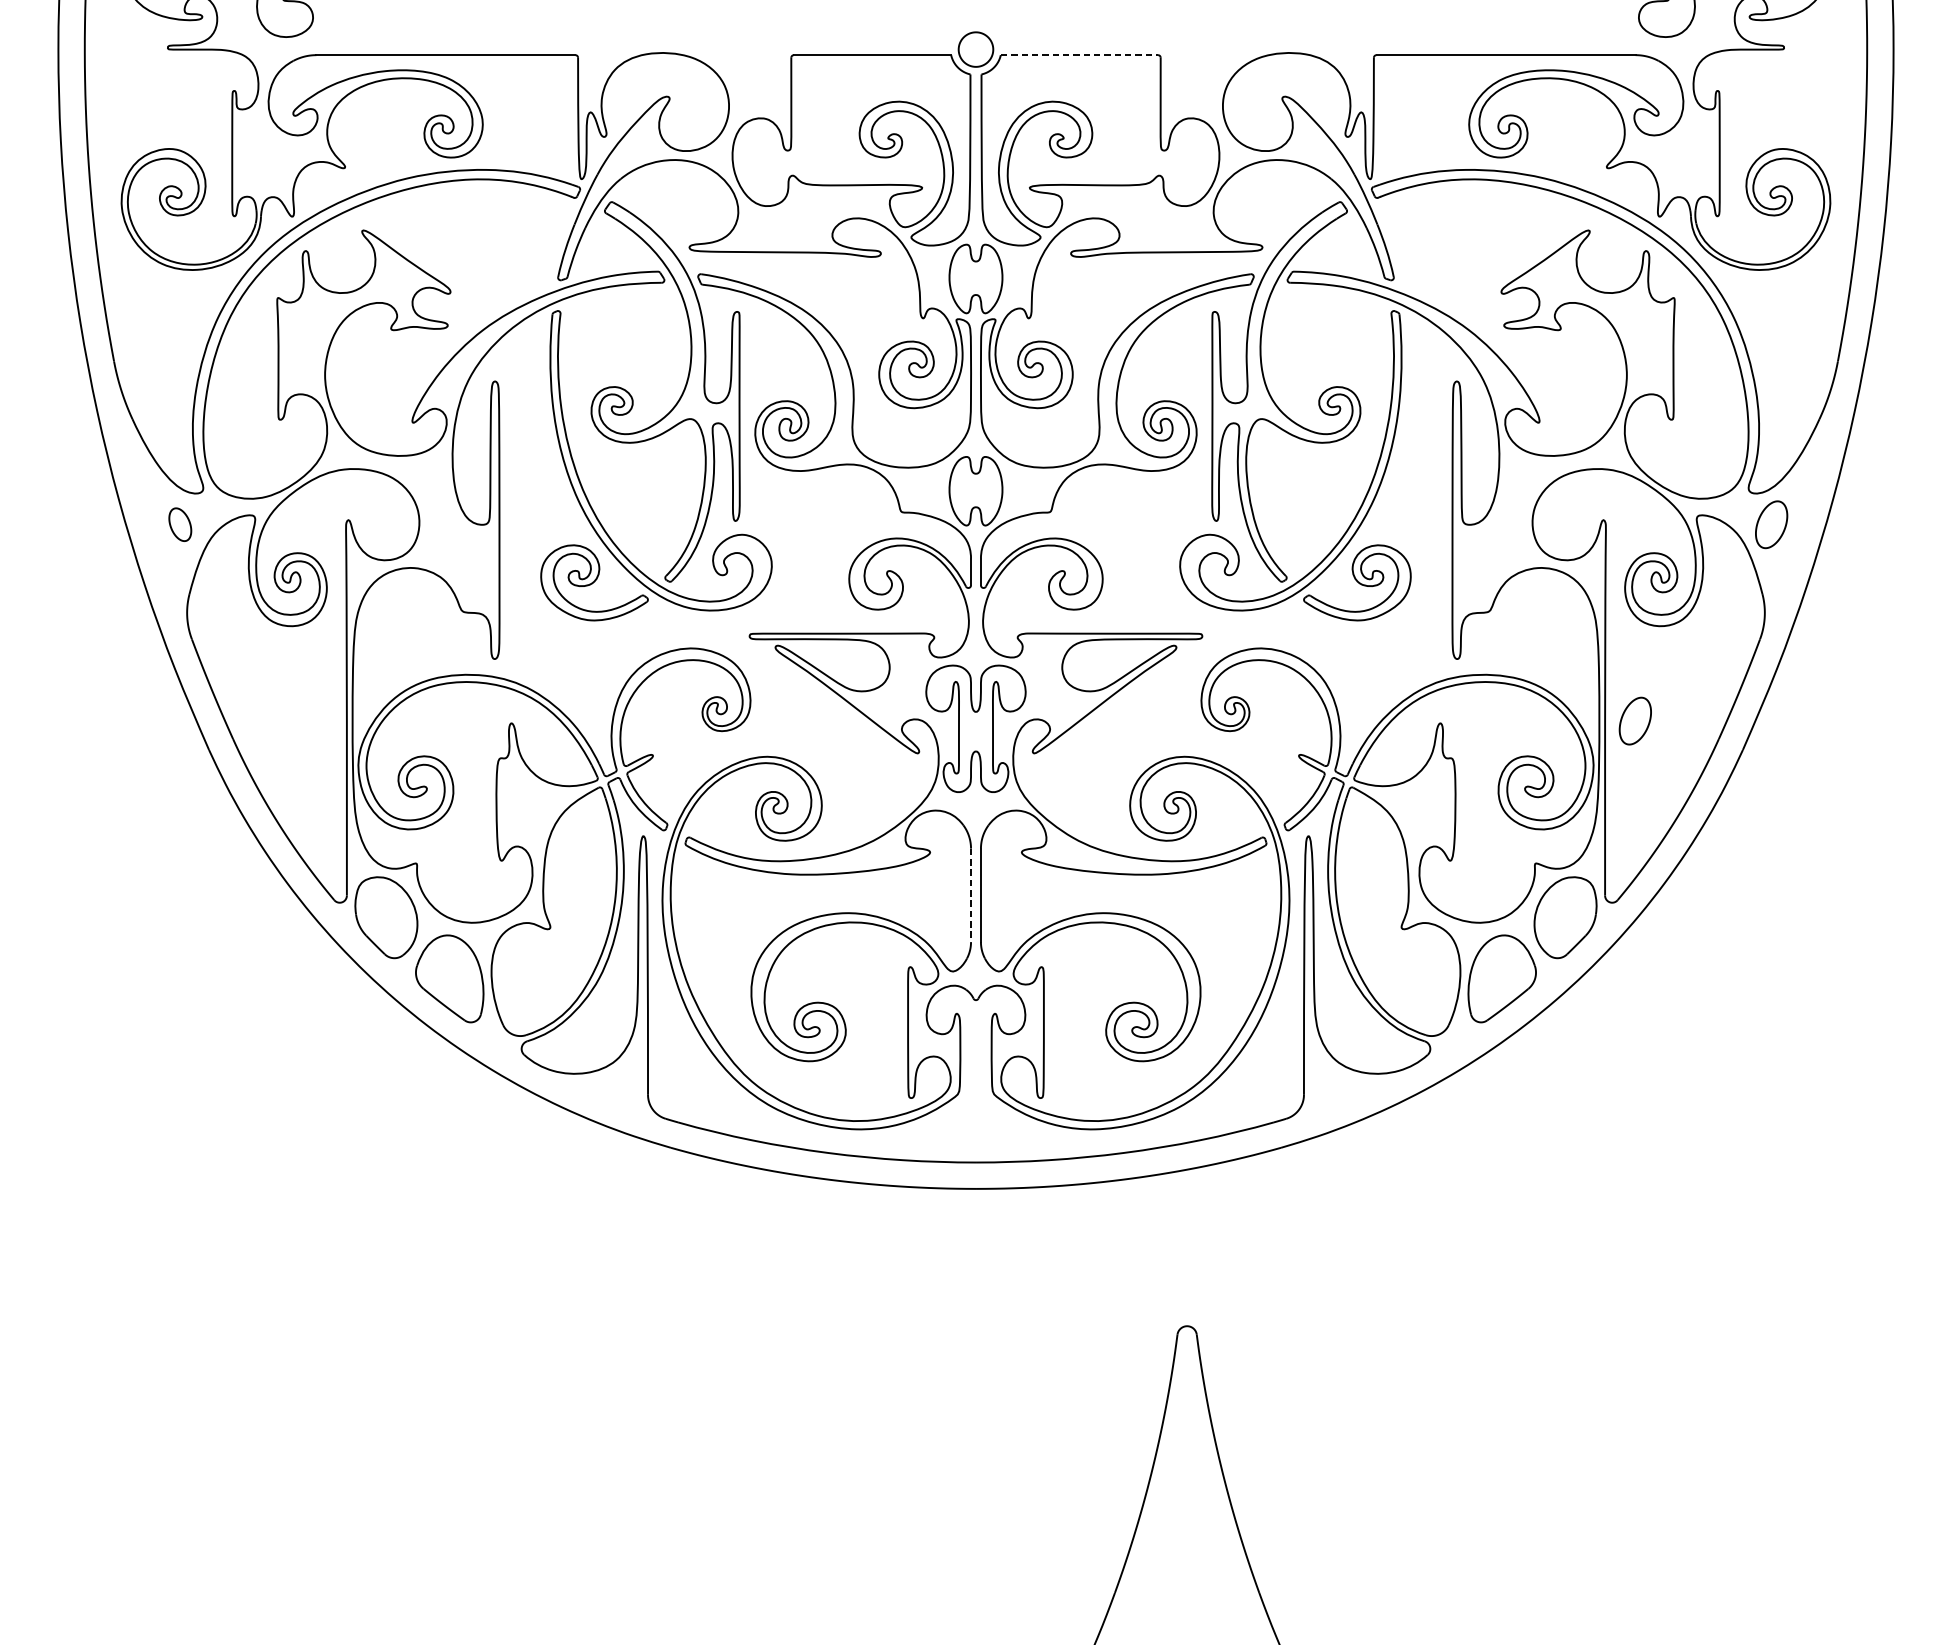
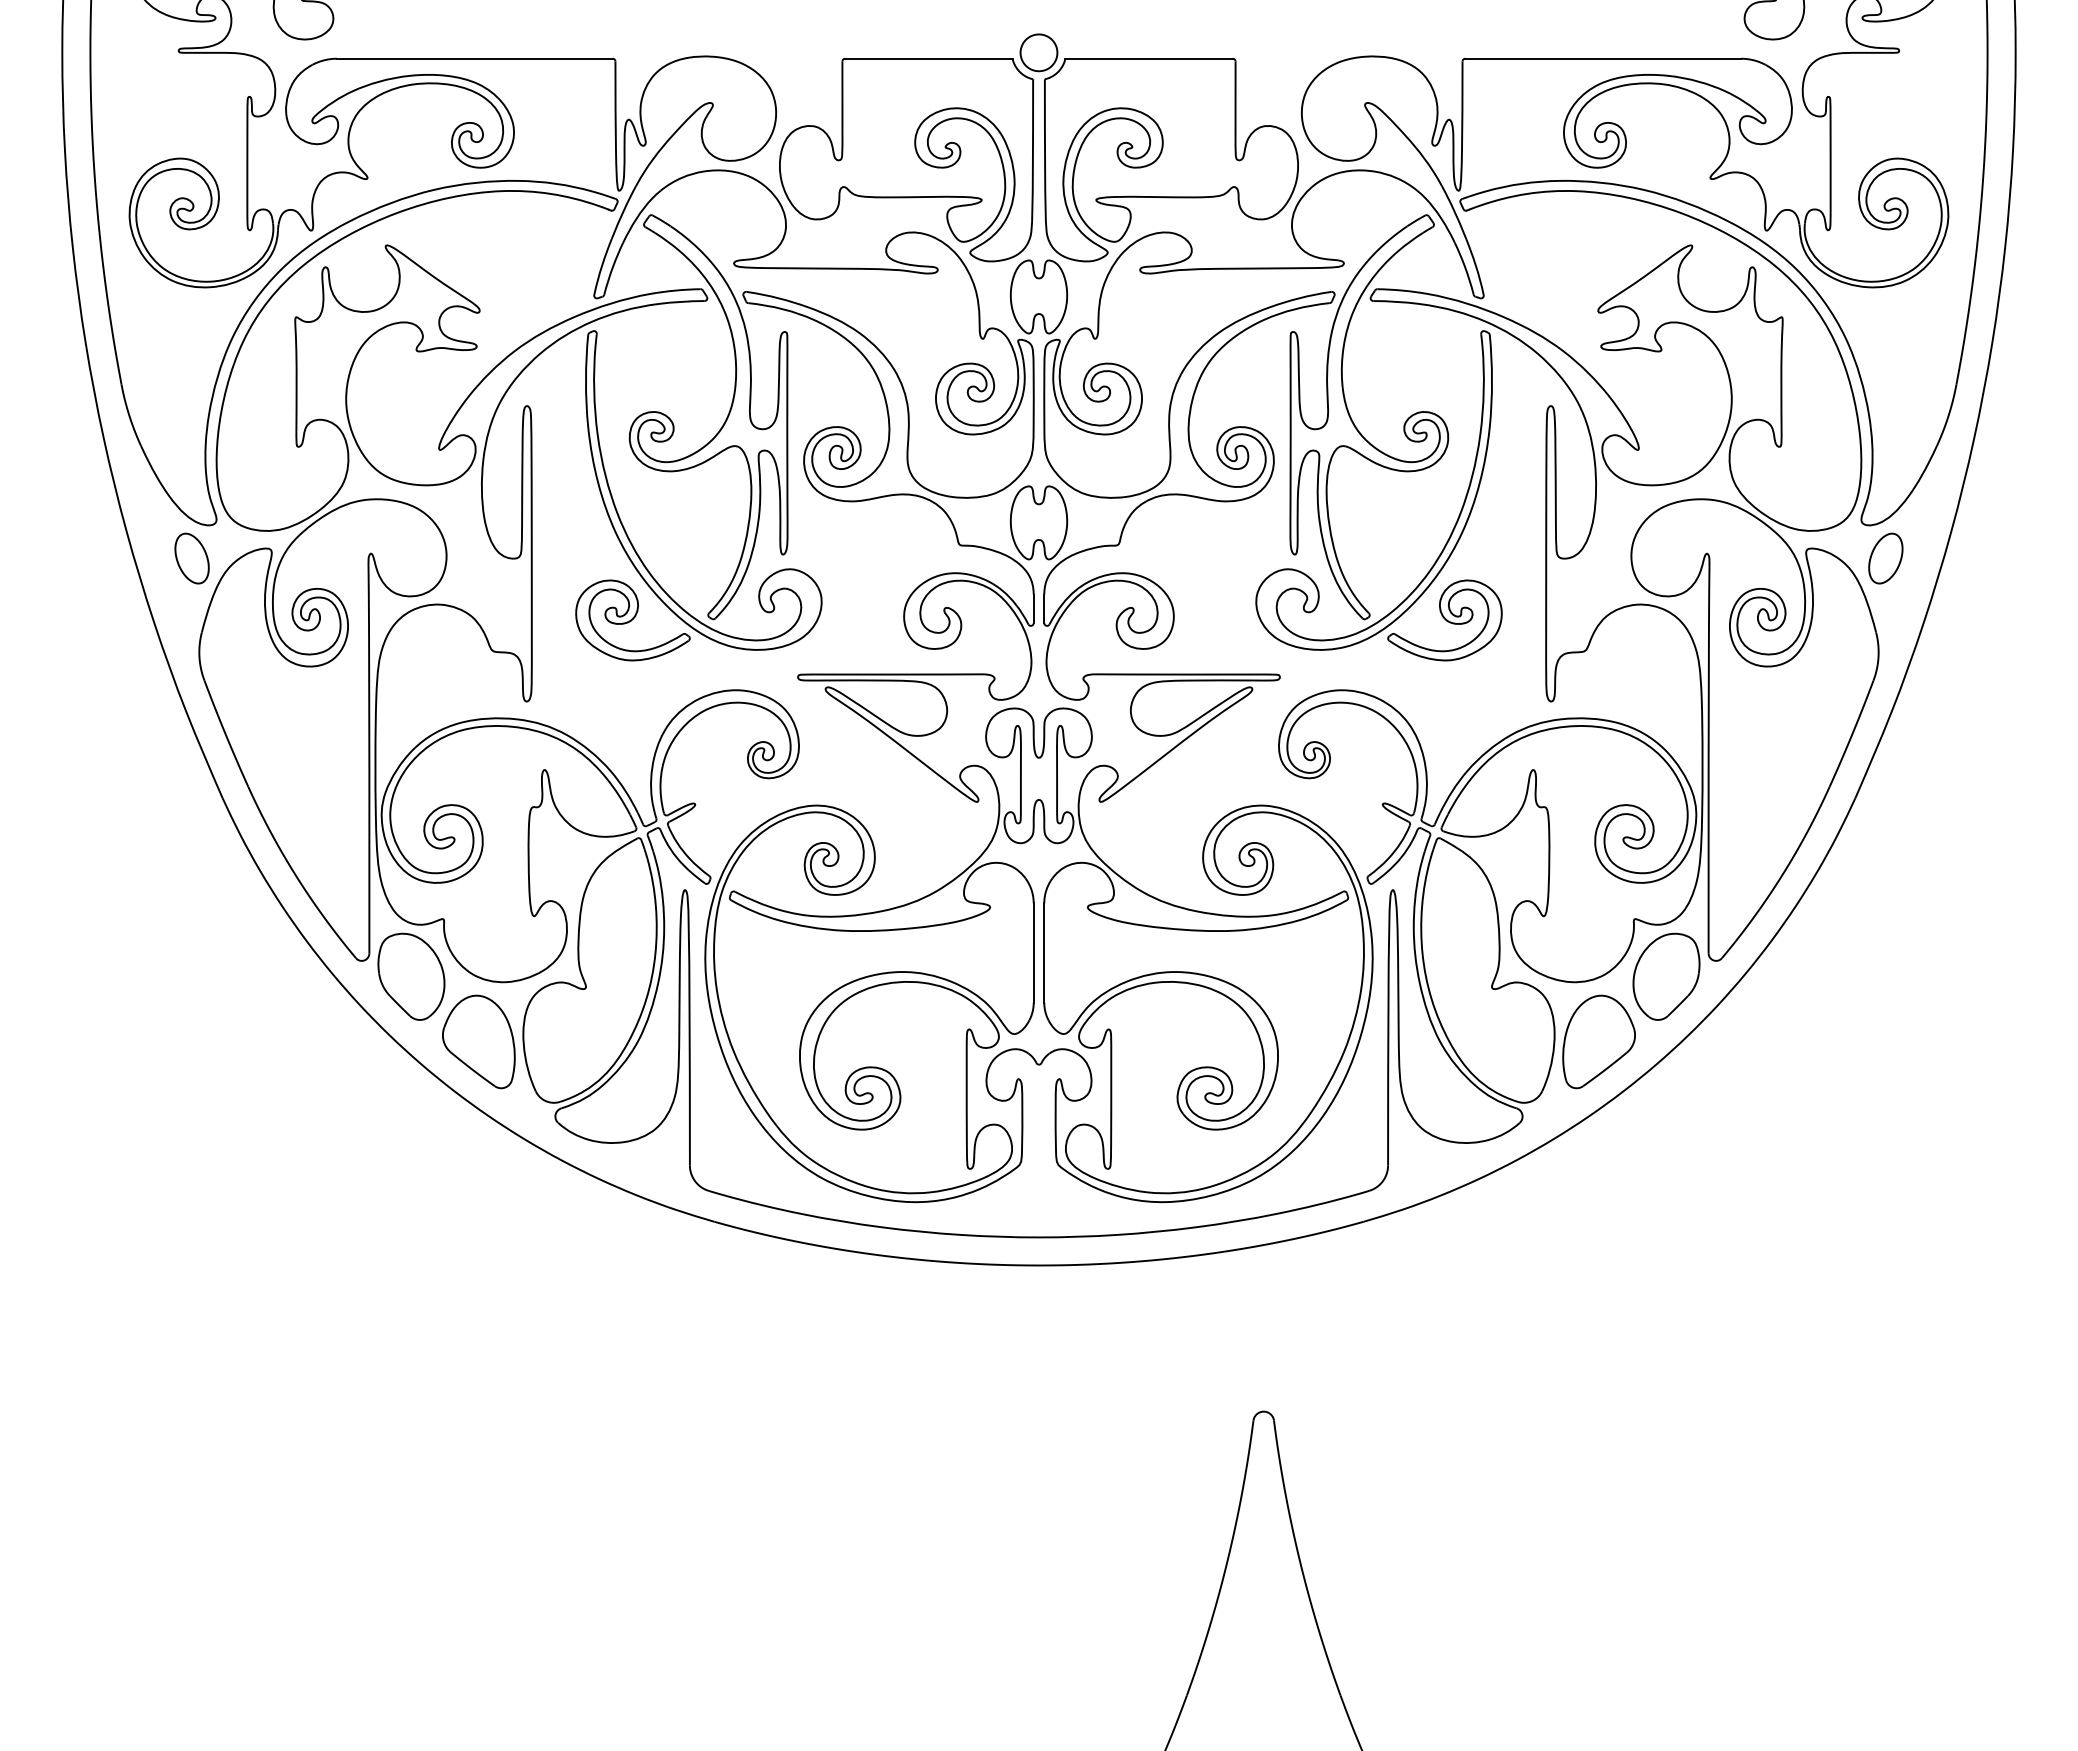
line: (1079, 54) -> (1149, 58), dashed -> solid
part: (179, 524) -> (191, 558), size x1.43
part: (1635, 721) -> (1740, 767), removed
line: (970, 895) -> (1033, 953), dashed -> solid

